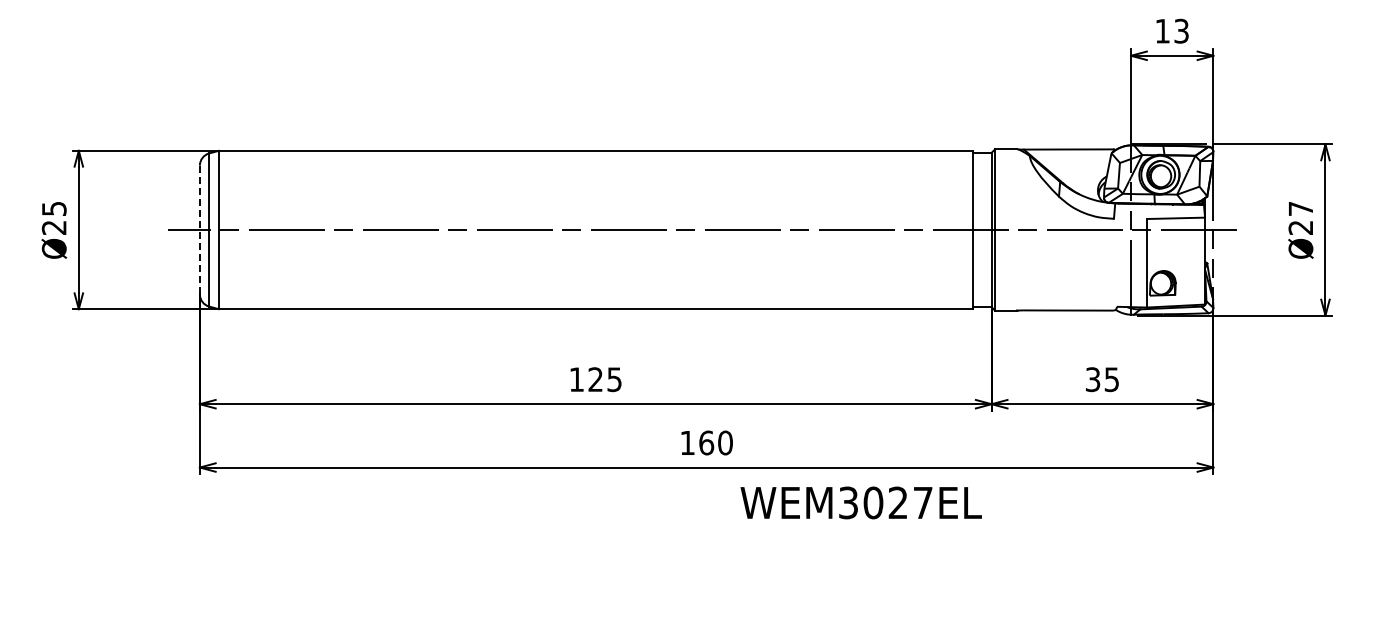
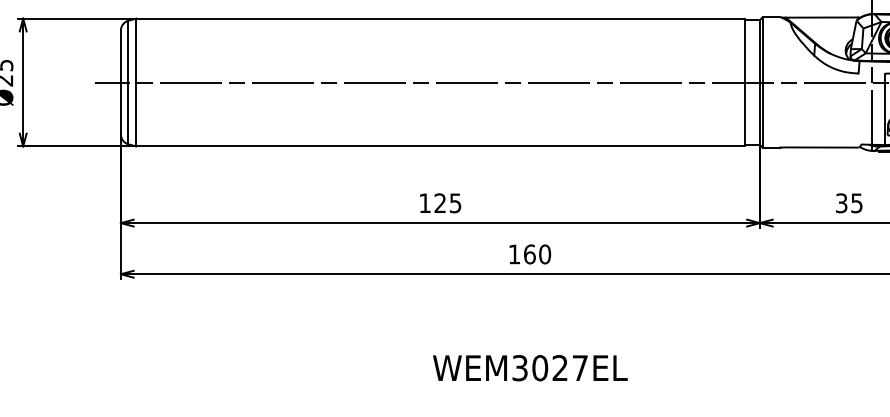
line: (199, 229) -> (120, 82), dashed -> solid
text: (860, 502) -> (529, 367), moved

